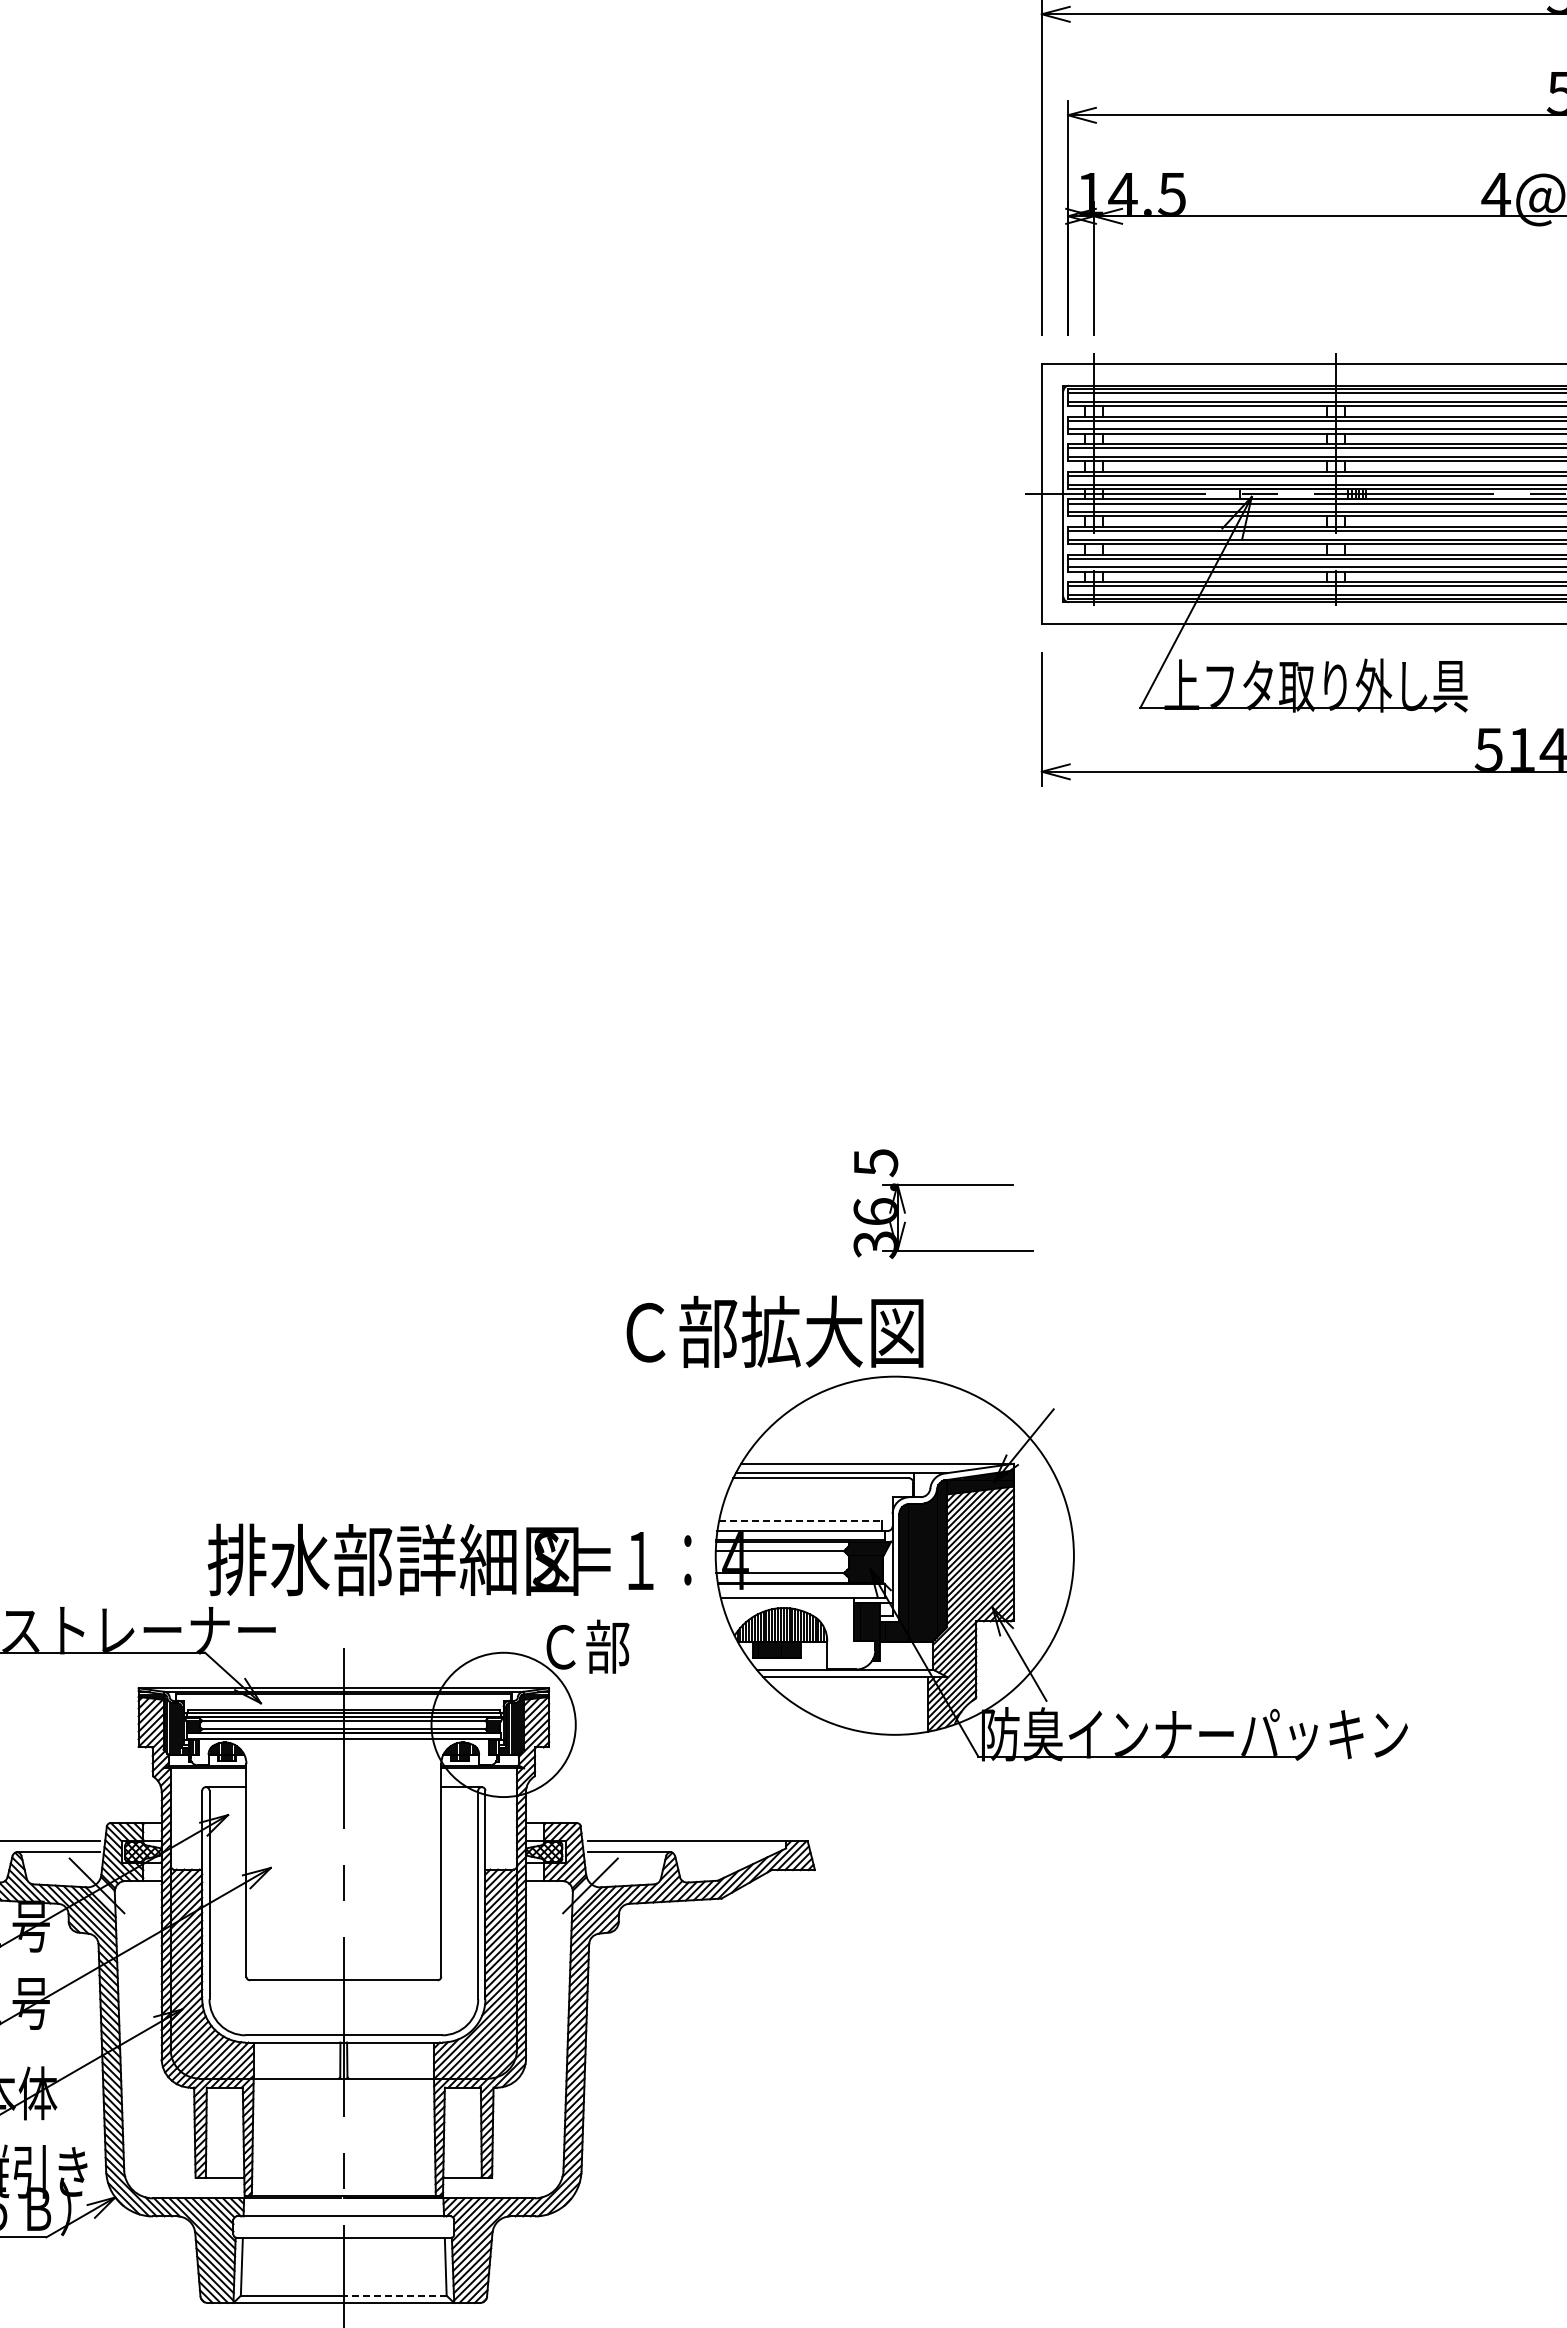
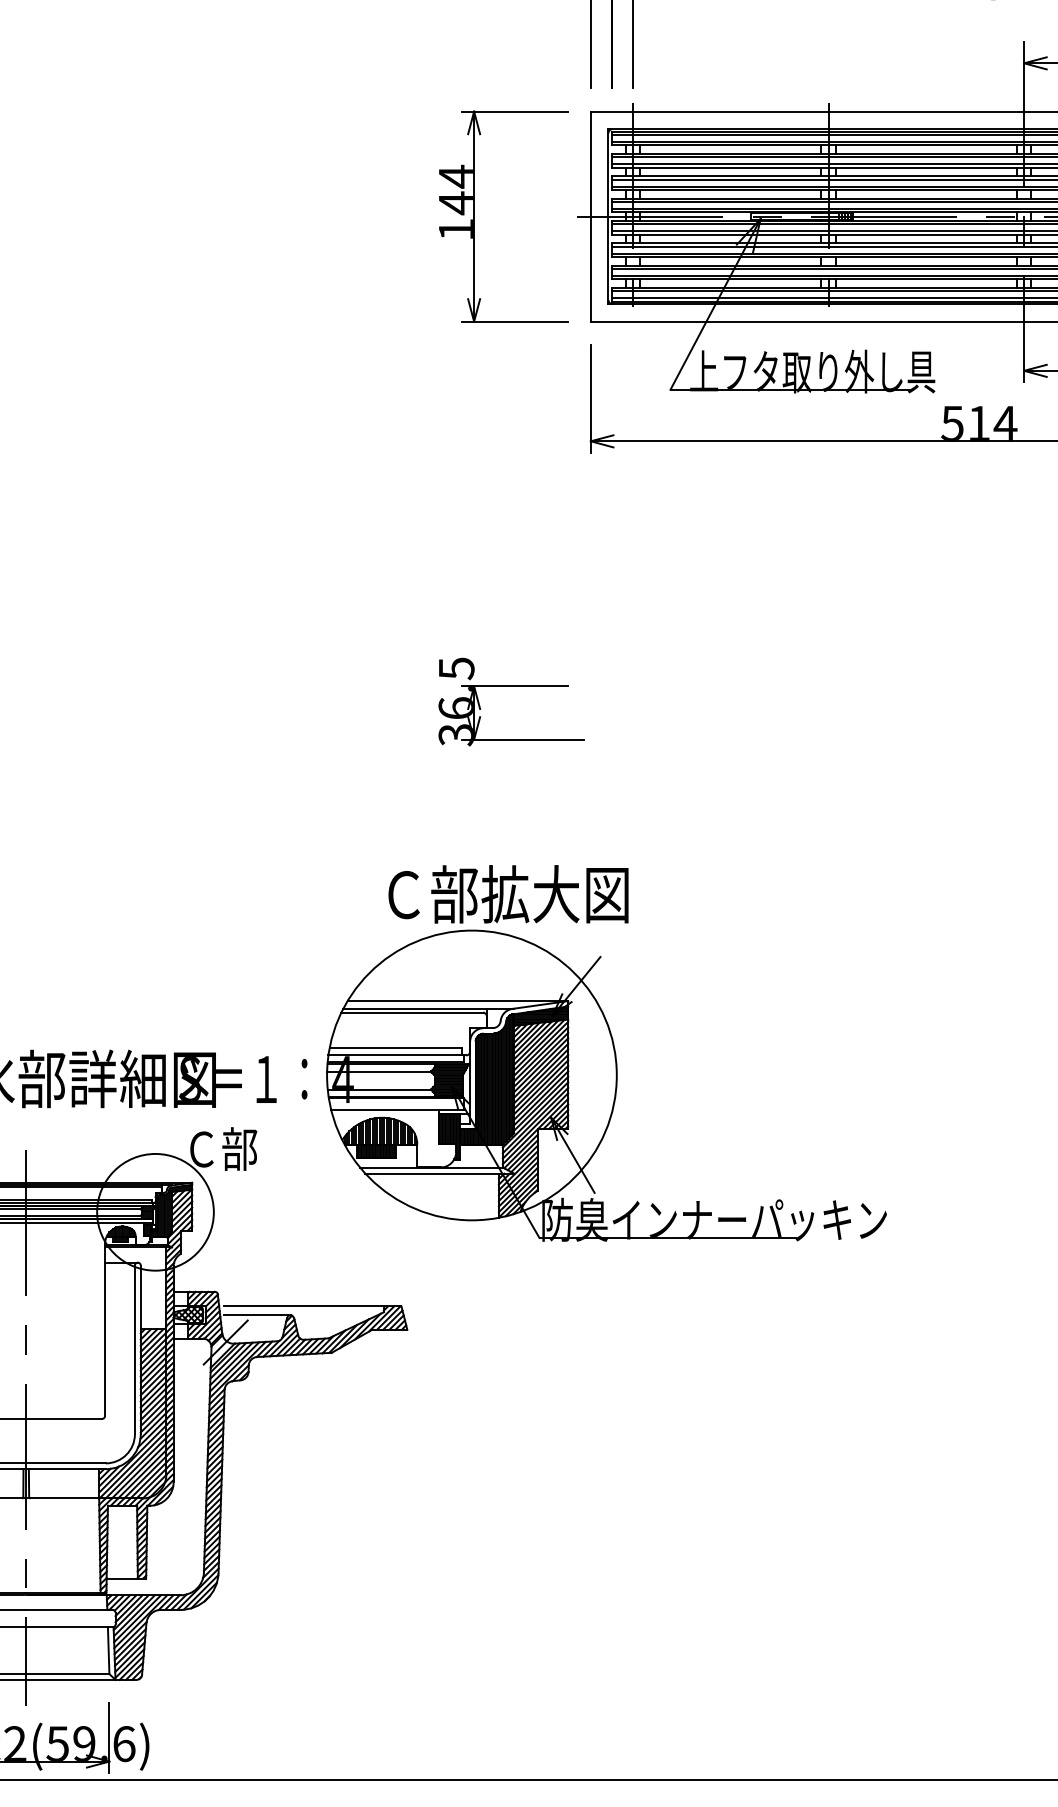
part: (898, 493) -> (474, 216), added
part: (943, 1185) -> (511, 686), moved
text: (774, 1331) -> (508, 894), moved
line: (800, 1521) -> (395, 1047), dashed -> solid
line: (394, 2295) -> (67, 1673), dashed -> solid

